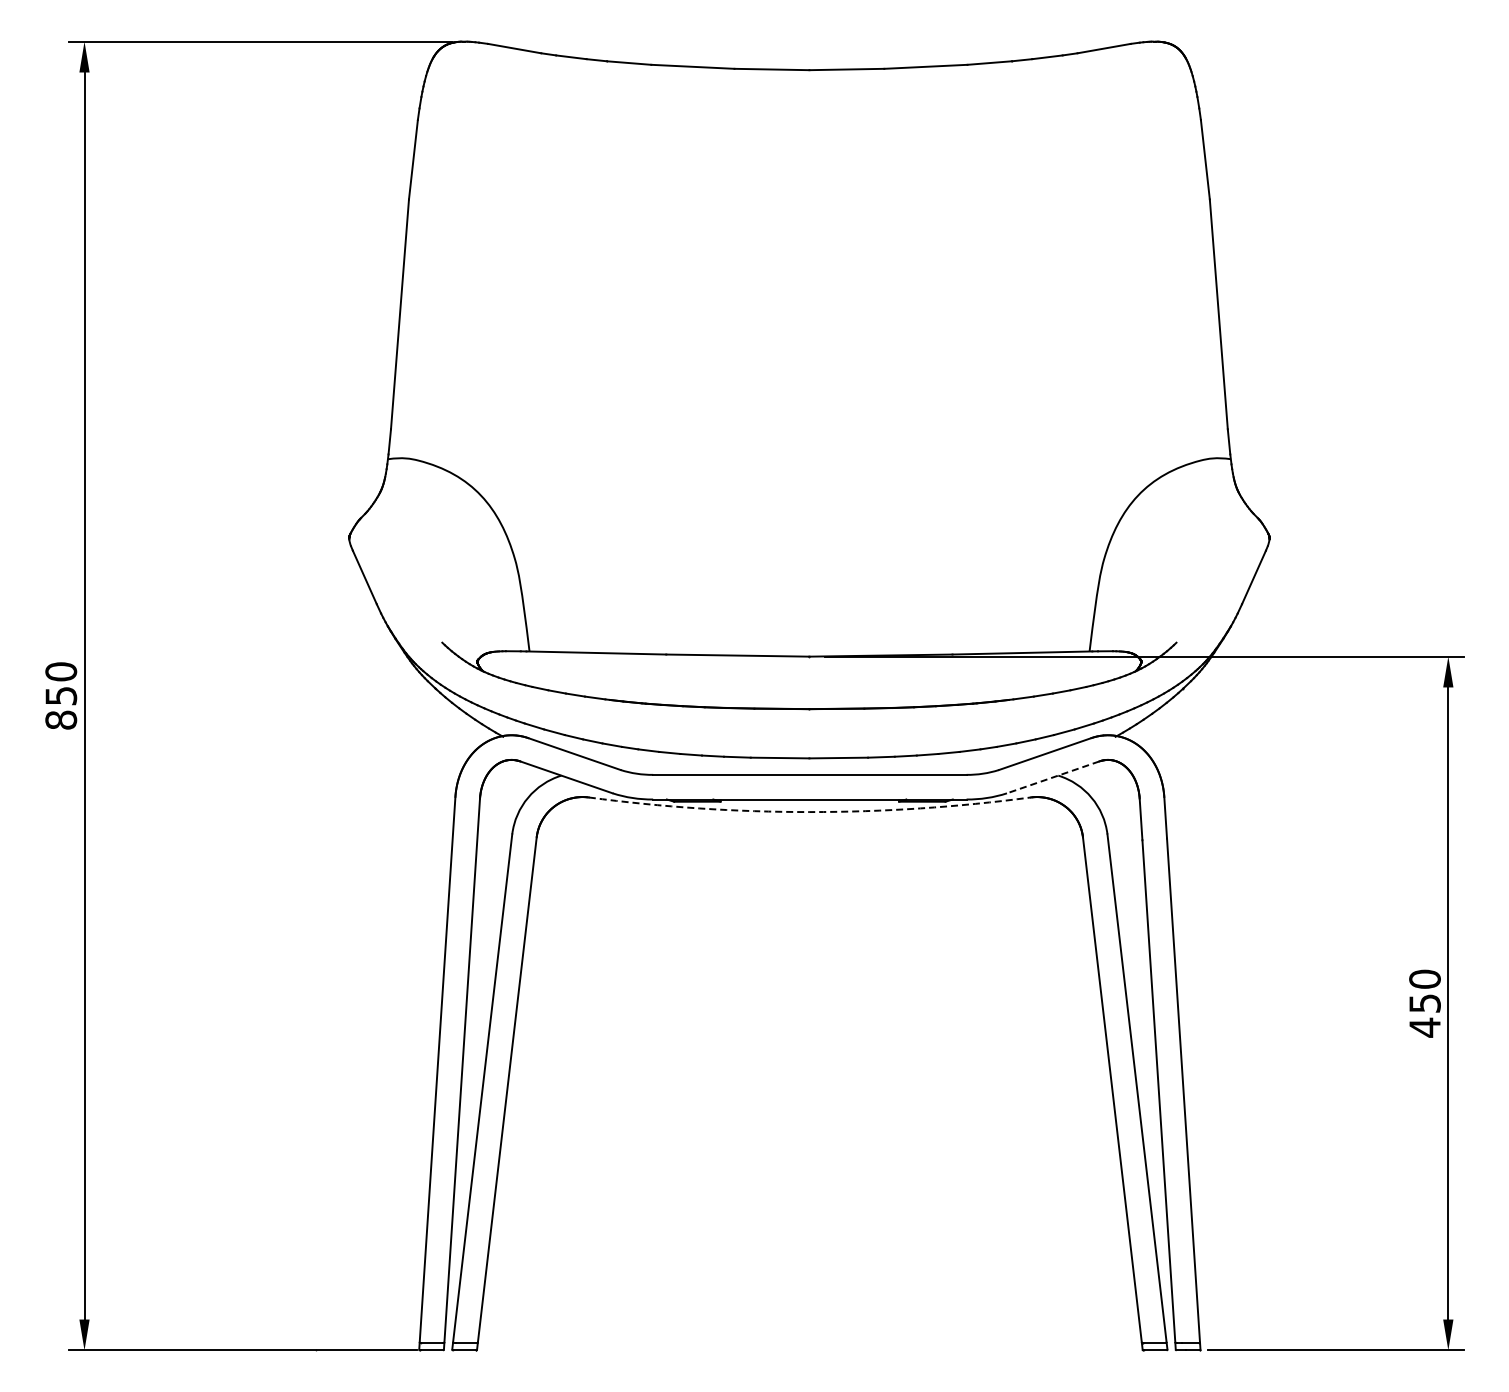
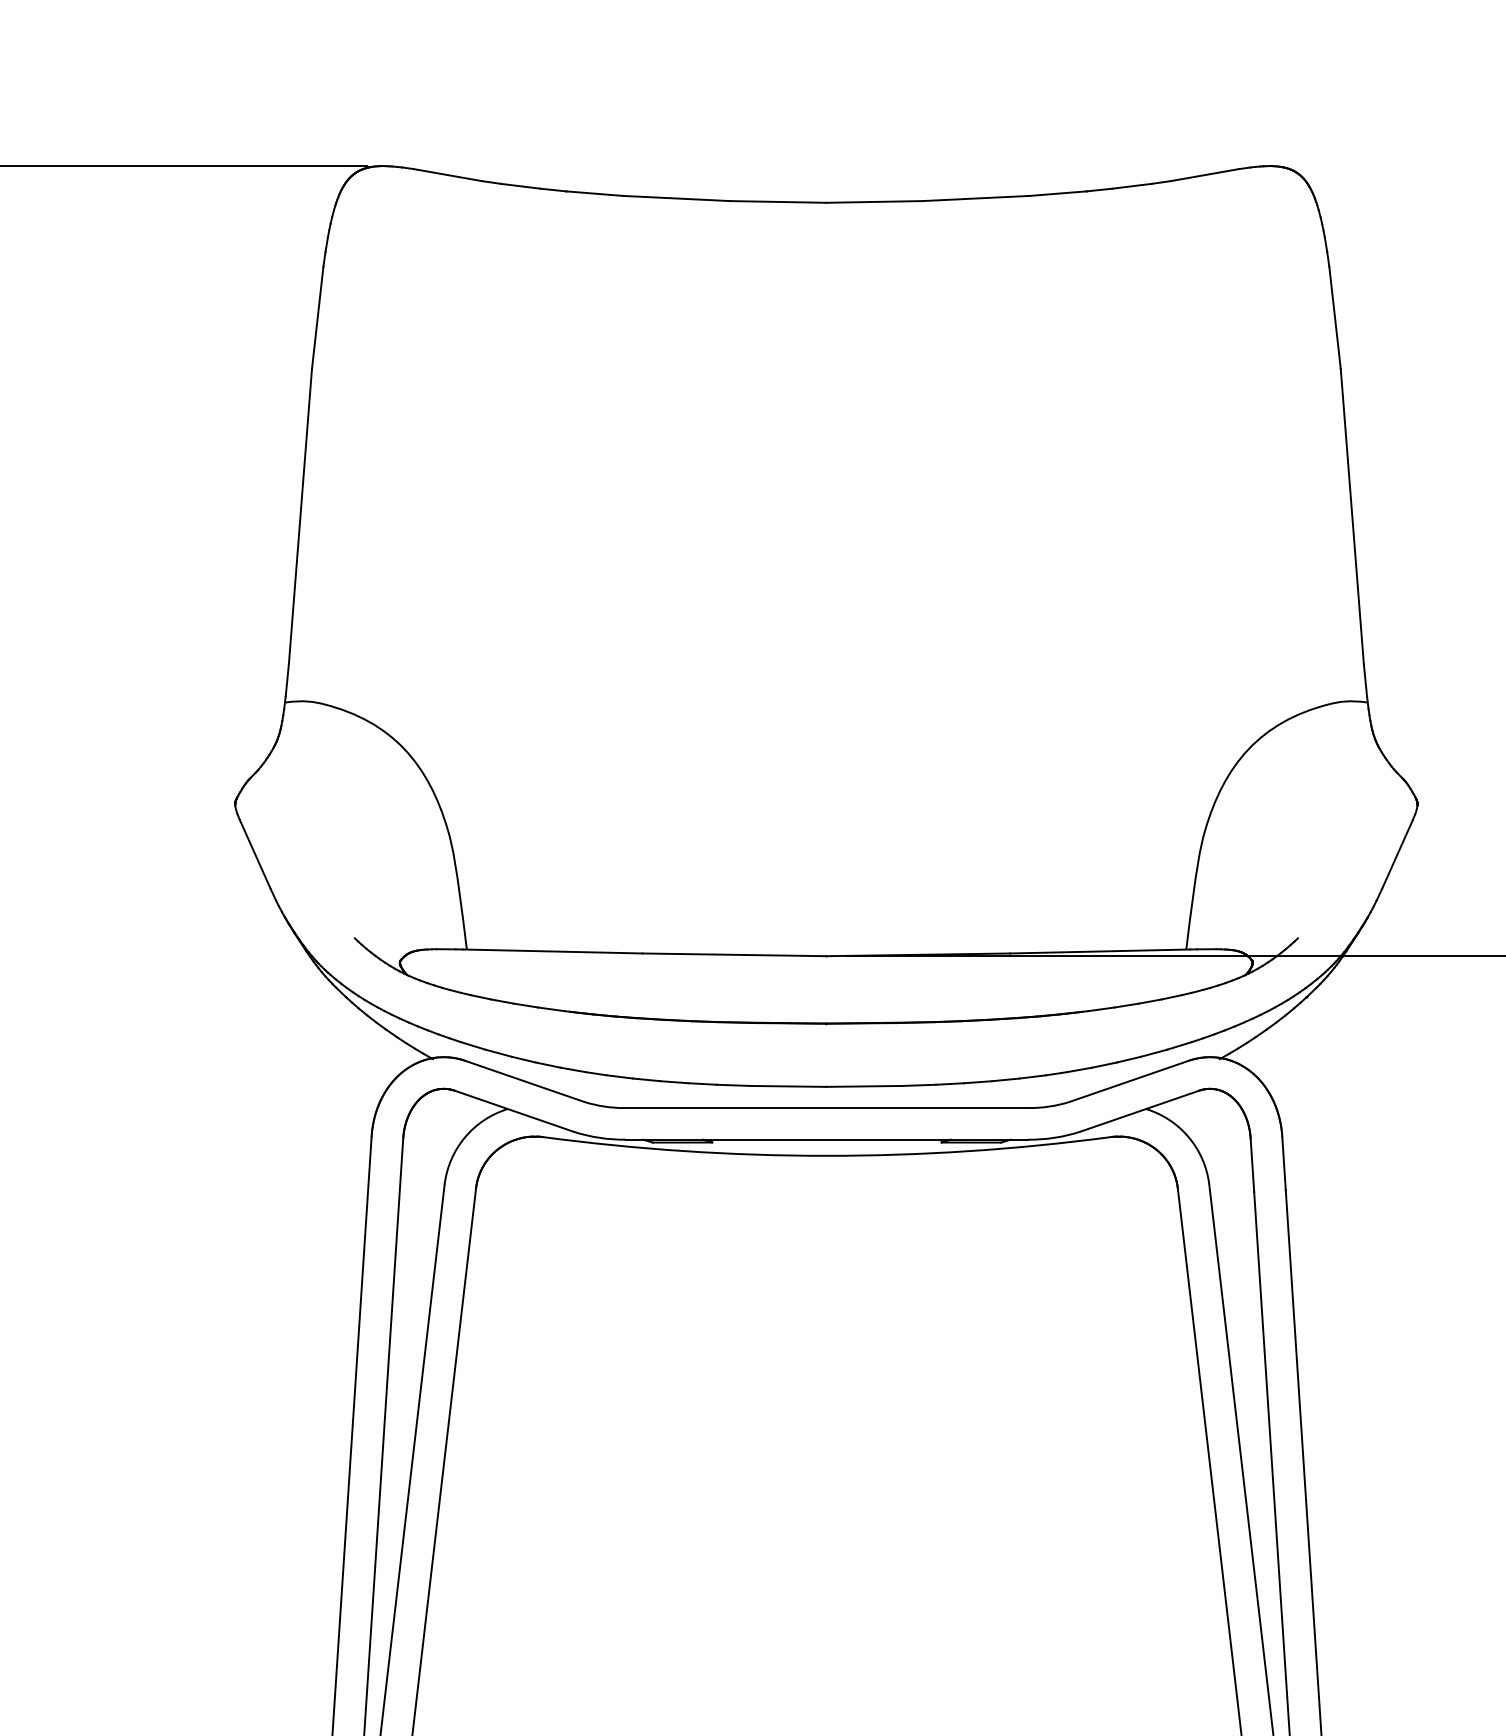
line: (1053, 777) -> (1139, 1111), dashed -> solid
arc: (809, 812) -> (826, 1156), dashed -> solid

